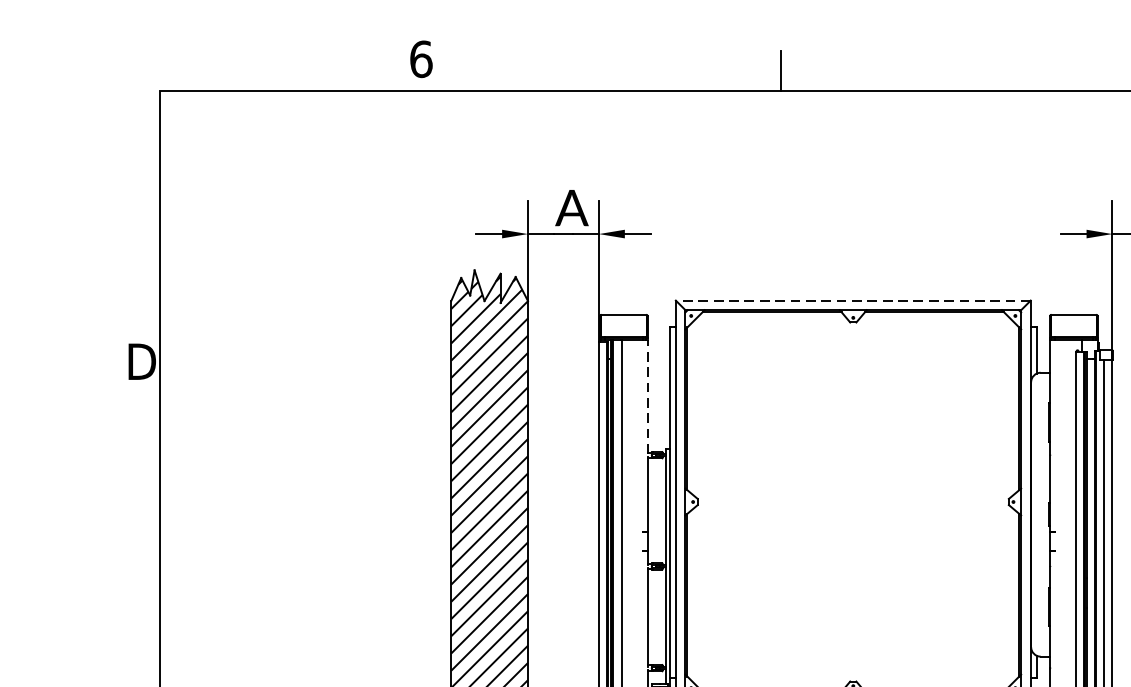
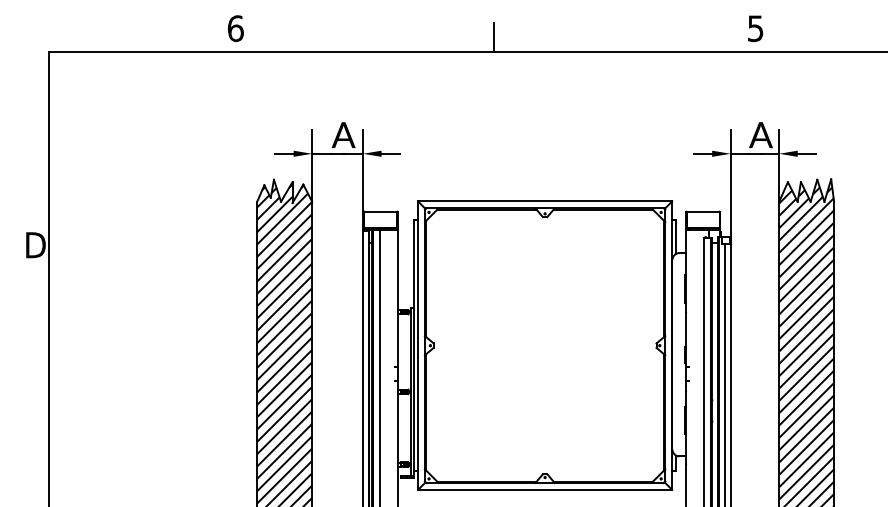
line: (852, 300) -> (544, 201), dashed -> solid
line: (647, 397) -> (397, 270), dashed -> solid

